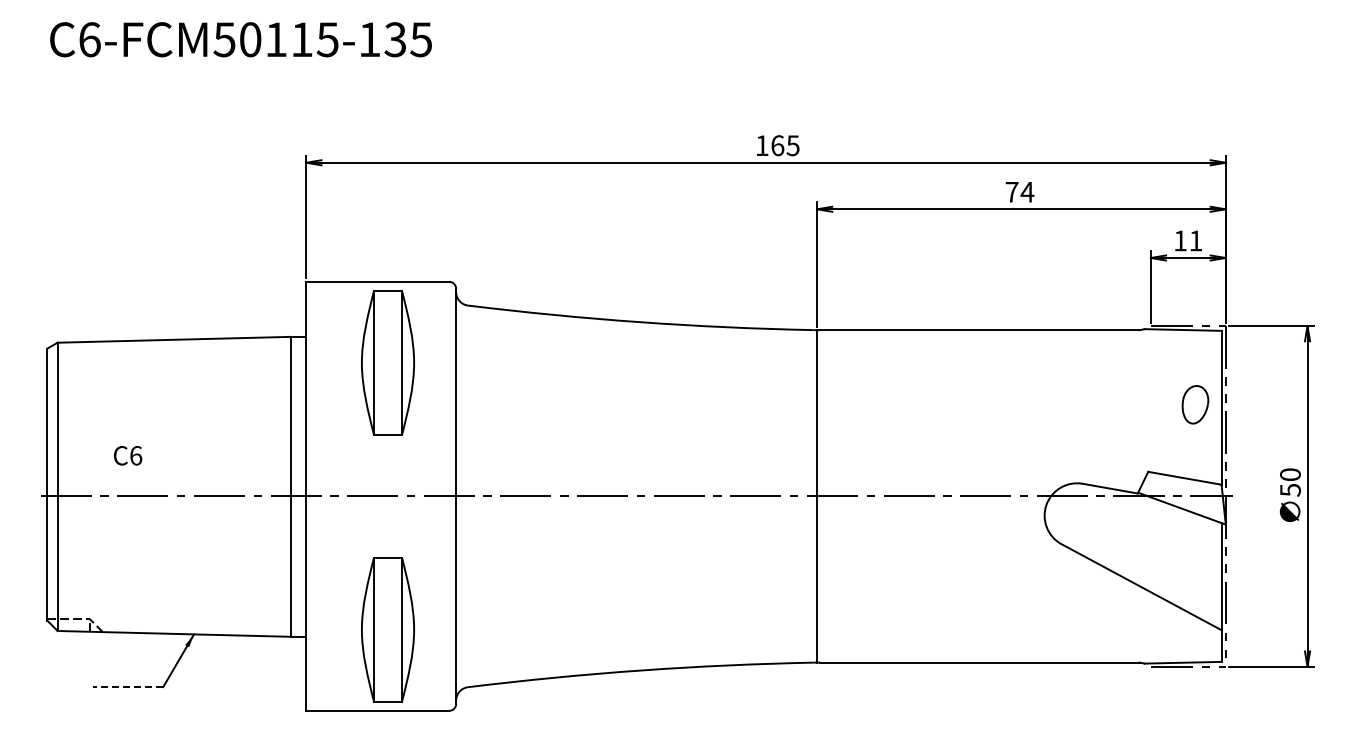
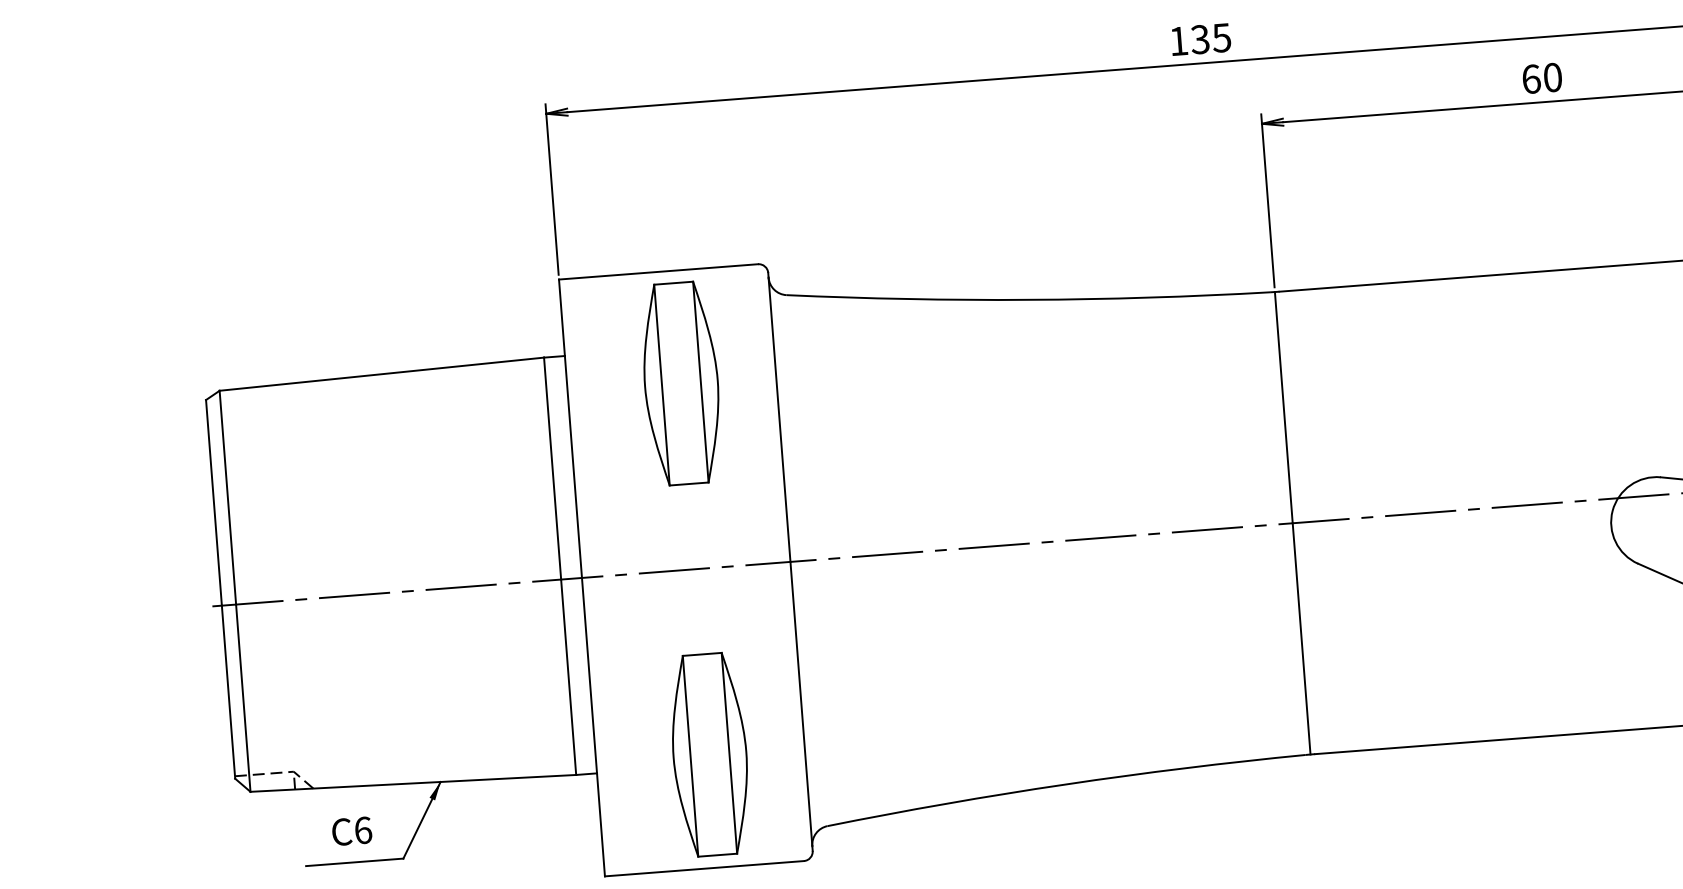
text: (777, 145) -> (1200, 39), 165 -> 135
text: (1019, 191) -> (1541, 77), 74 -> 60
text: (128, 455) -> (352, 830), moved
line: (128, 687) -> (355, 862), dashed -> solid

